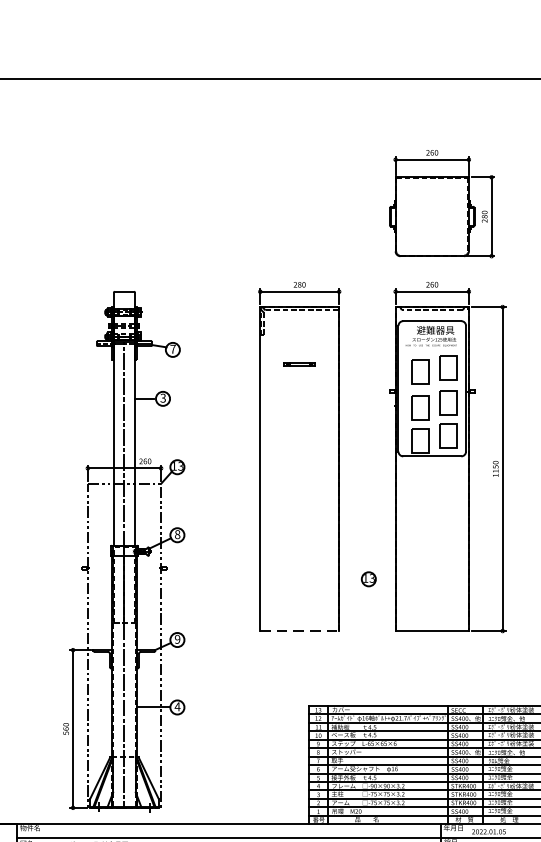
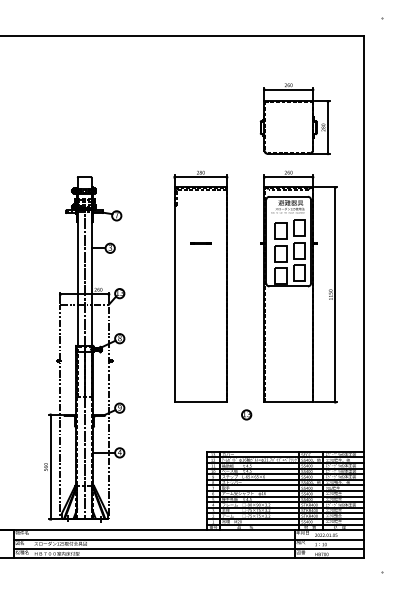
line: (299, 364) -> (200, 243), moved
part: (368, 578) -> (246, 414), moved
line: (300, 631) -> (201, 402), dashed -> solid

